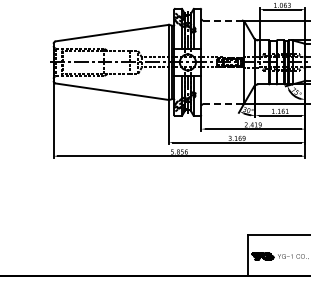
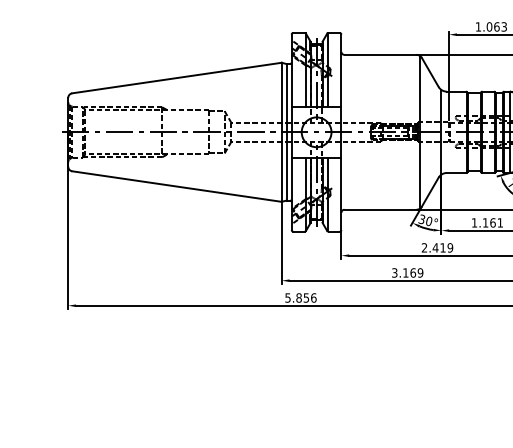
line: (222, 20) -> (380, 54), dashed -> solid
line: (222, 104) -> (380, 210), dashed -> solid

